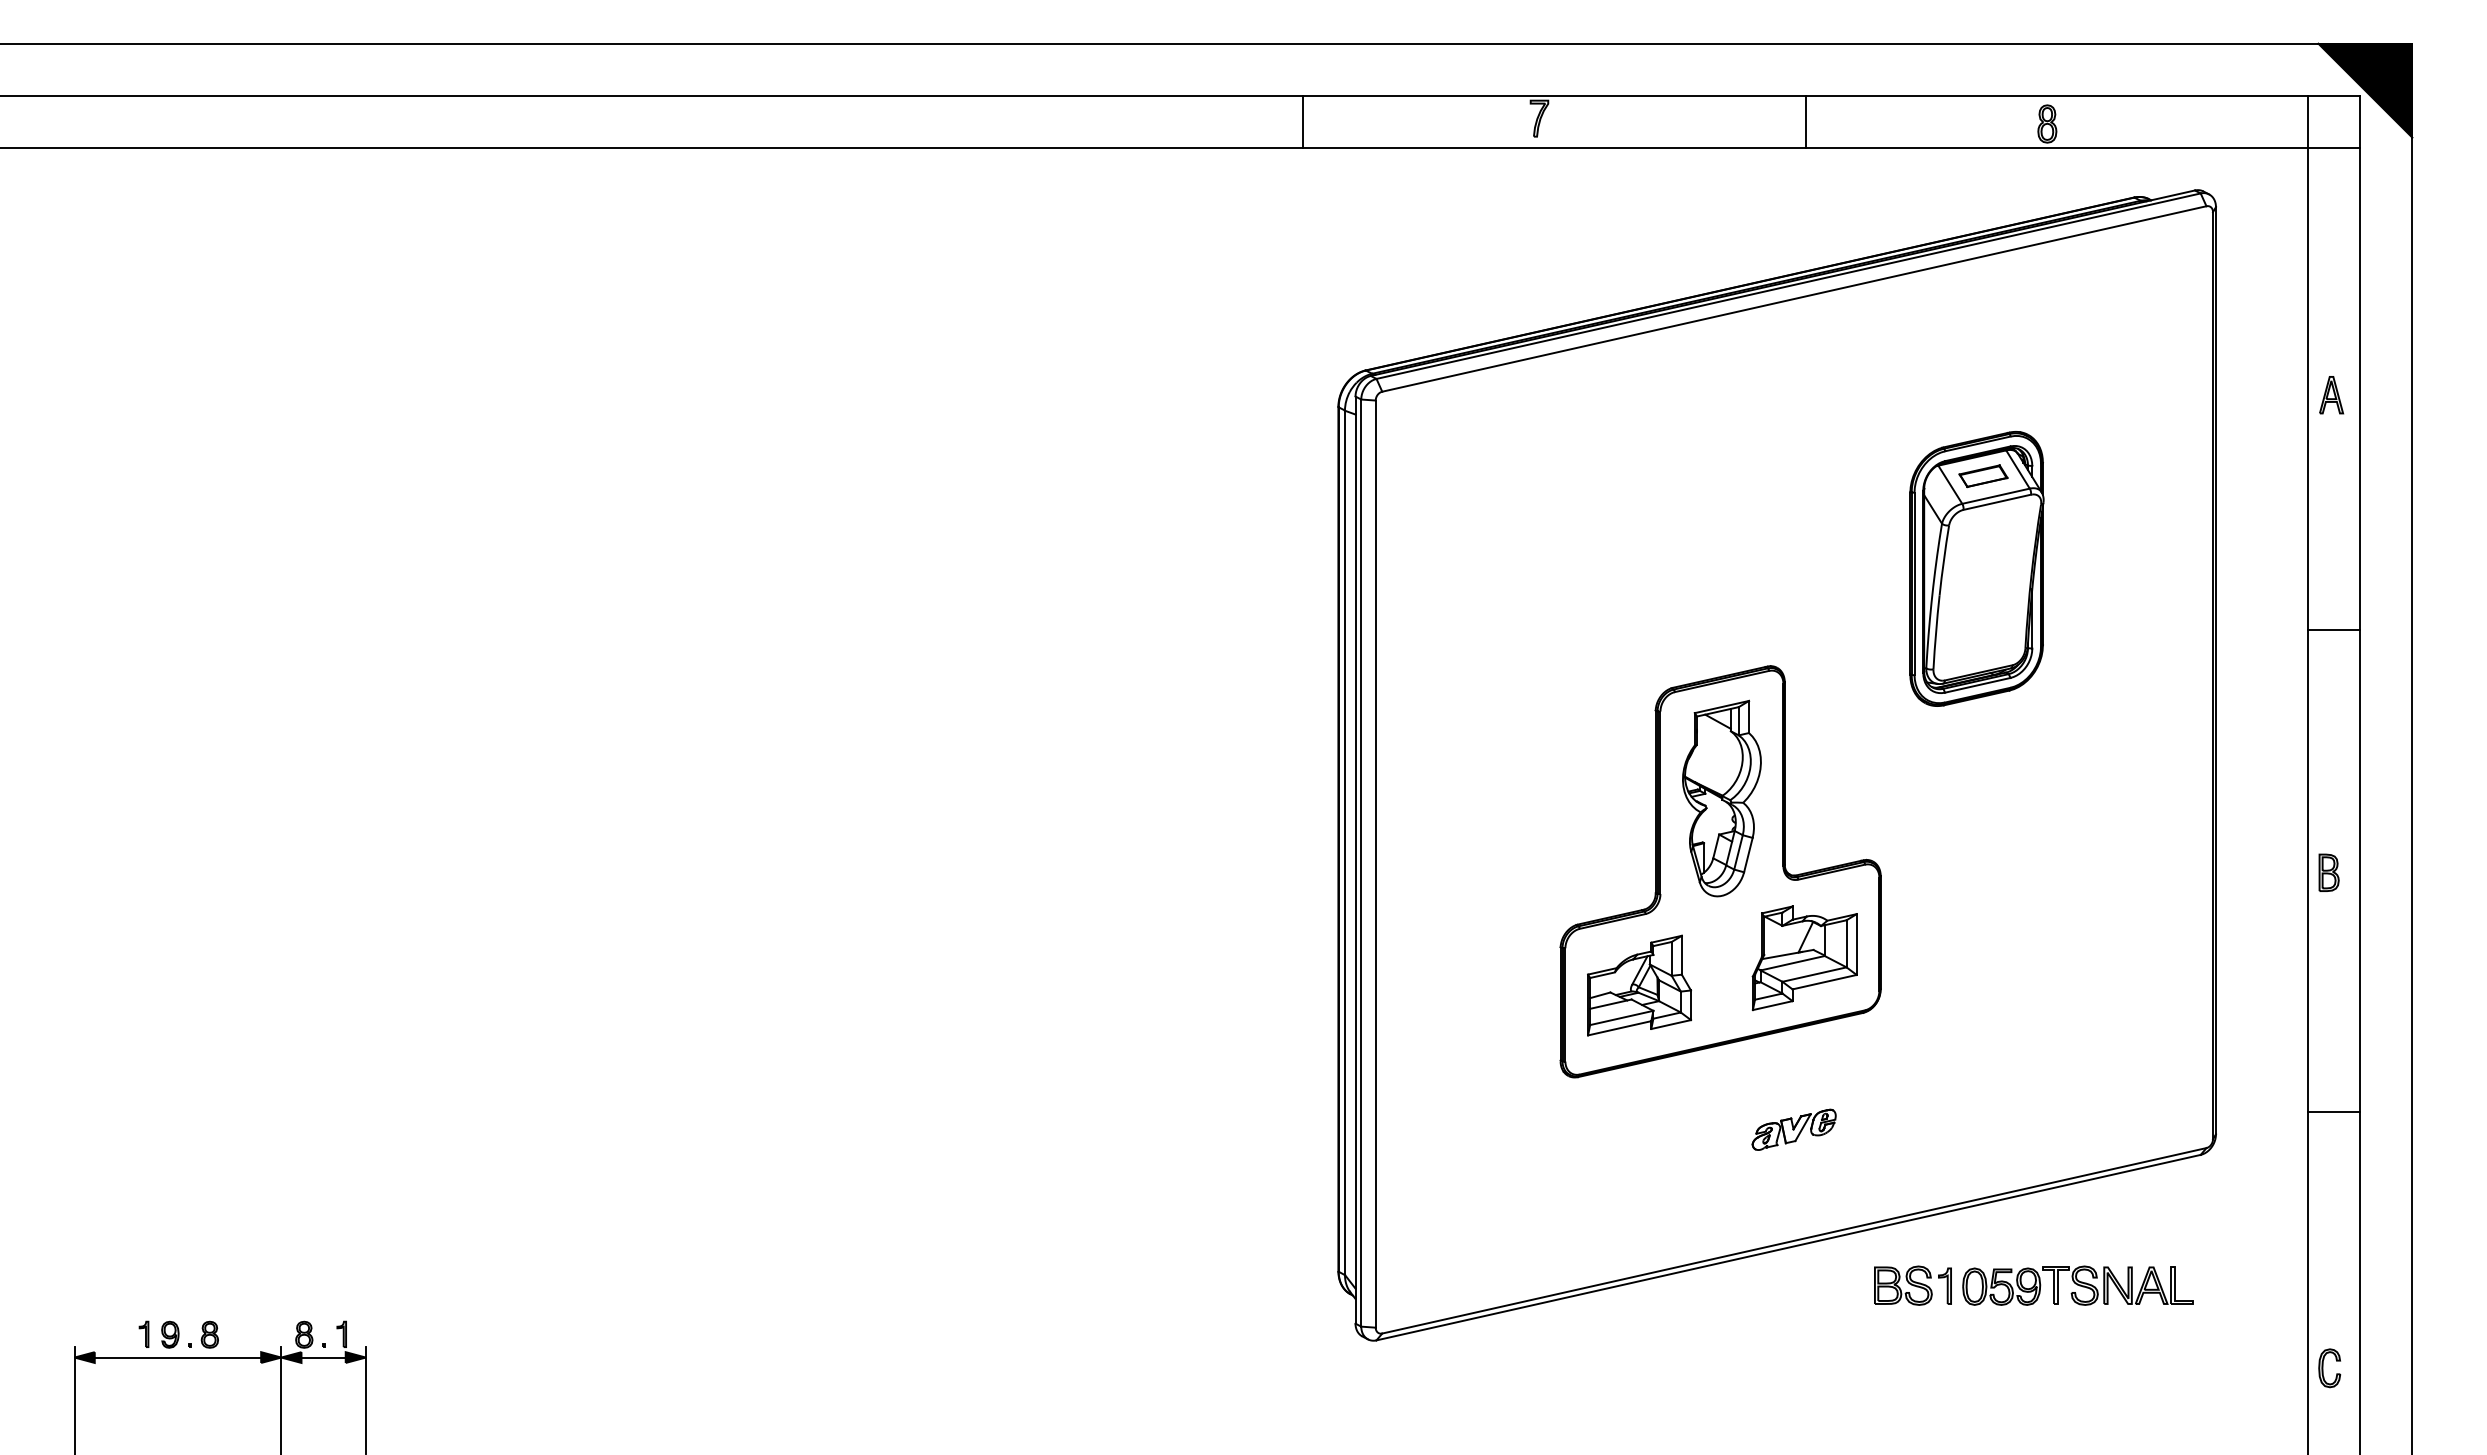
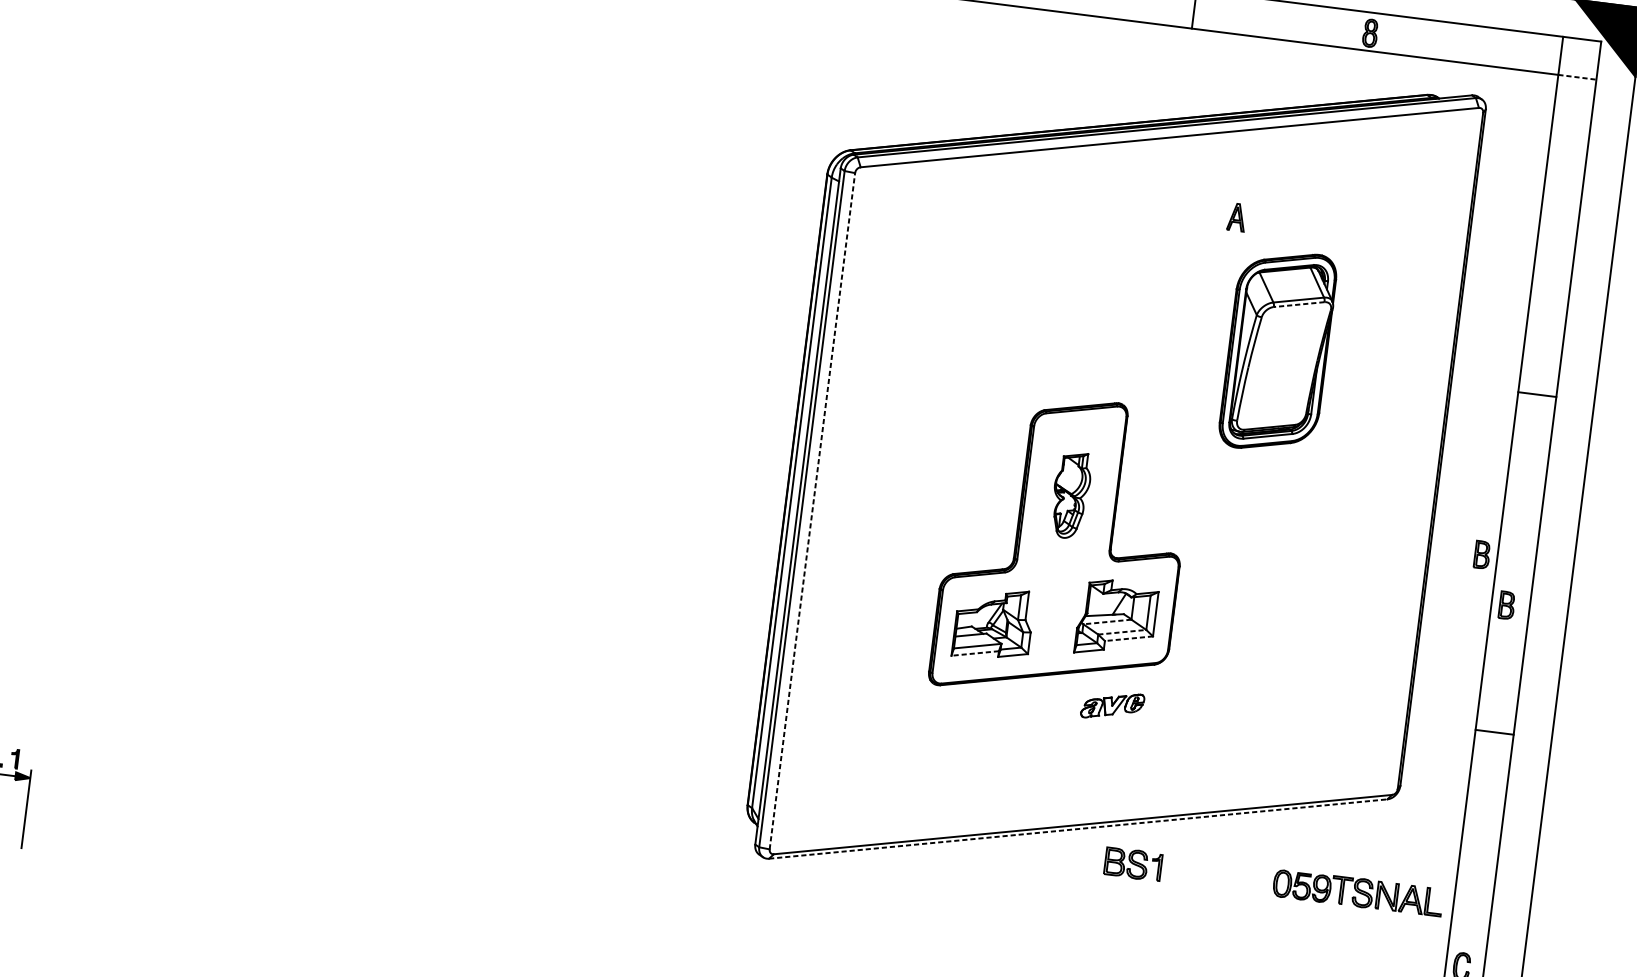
line: (2334, 148) -> (1577, 77), solid -> dashed
part: (2331, 395) -> (1236, 217), moved
part: (1983, 476) -> (1291, 284), removed
line: (1997, 502) -> (1299, 304), solid -> dashed
line: (2333, 630) -> (1536, 394), moved
part: (1721, 798) -> (1070, 495), size x0.6
part: (2286, 808) -> (1481, 554), added
line: (1375, 864) -> (812, 511), solid -> dashed
line: (1792, 963) -> (1107, 622), solid -> dashed
line: (1814, 974) -> (1122, 632), solid -> dashed
line: (1824, 982) -> (1128, 638), solid -> dashed
line: (1619, 1028) -> (975, 653), solid -> dashed
line: (2333, 1112) -> (1494, 732), moved
part: (1793, 1129) -> (1112, 705), moved
line: (1789, 1247) -> (1078, 829), solid -> dashed
part: (1912, 1285) -> (1133, 864), moved
part: (2077, 1285) -> (1357, 892), moved

